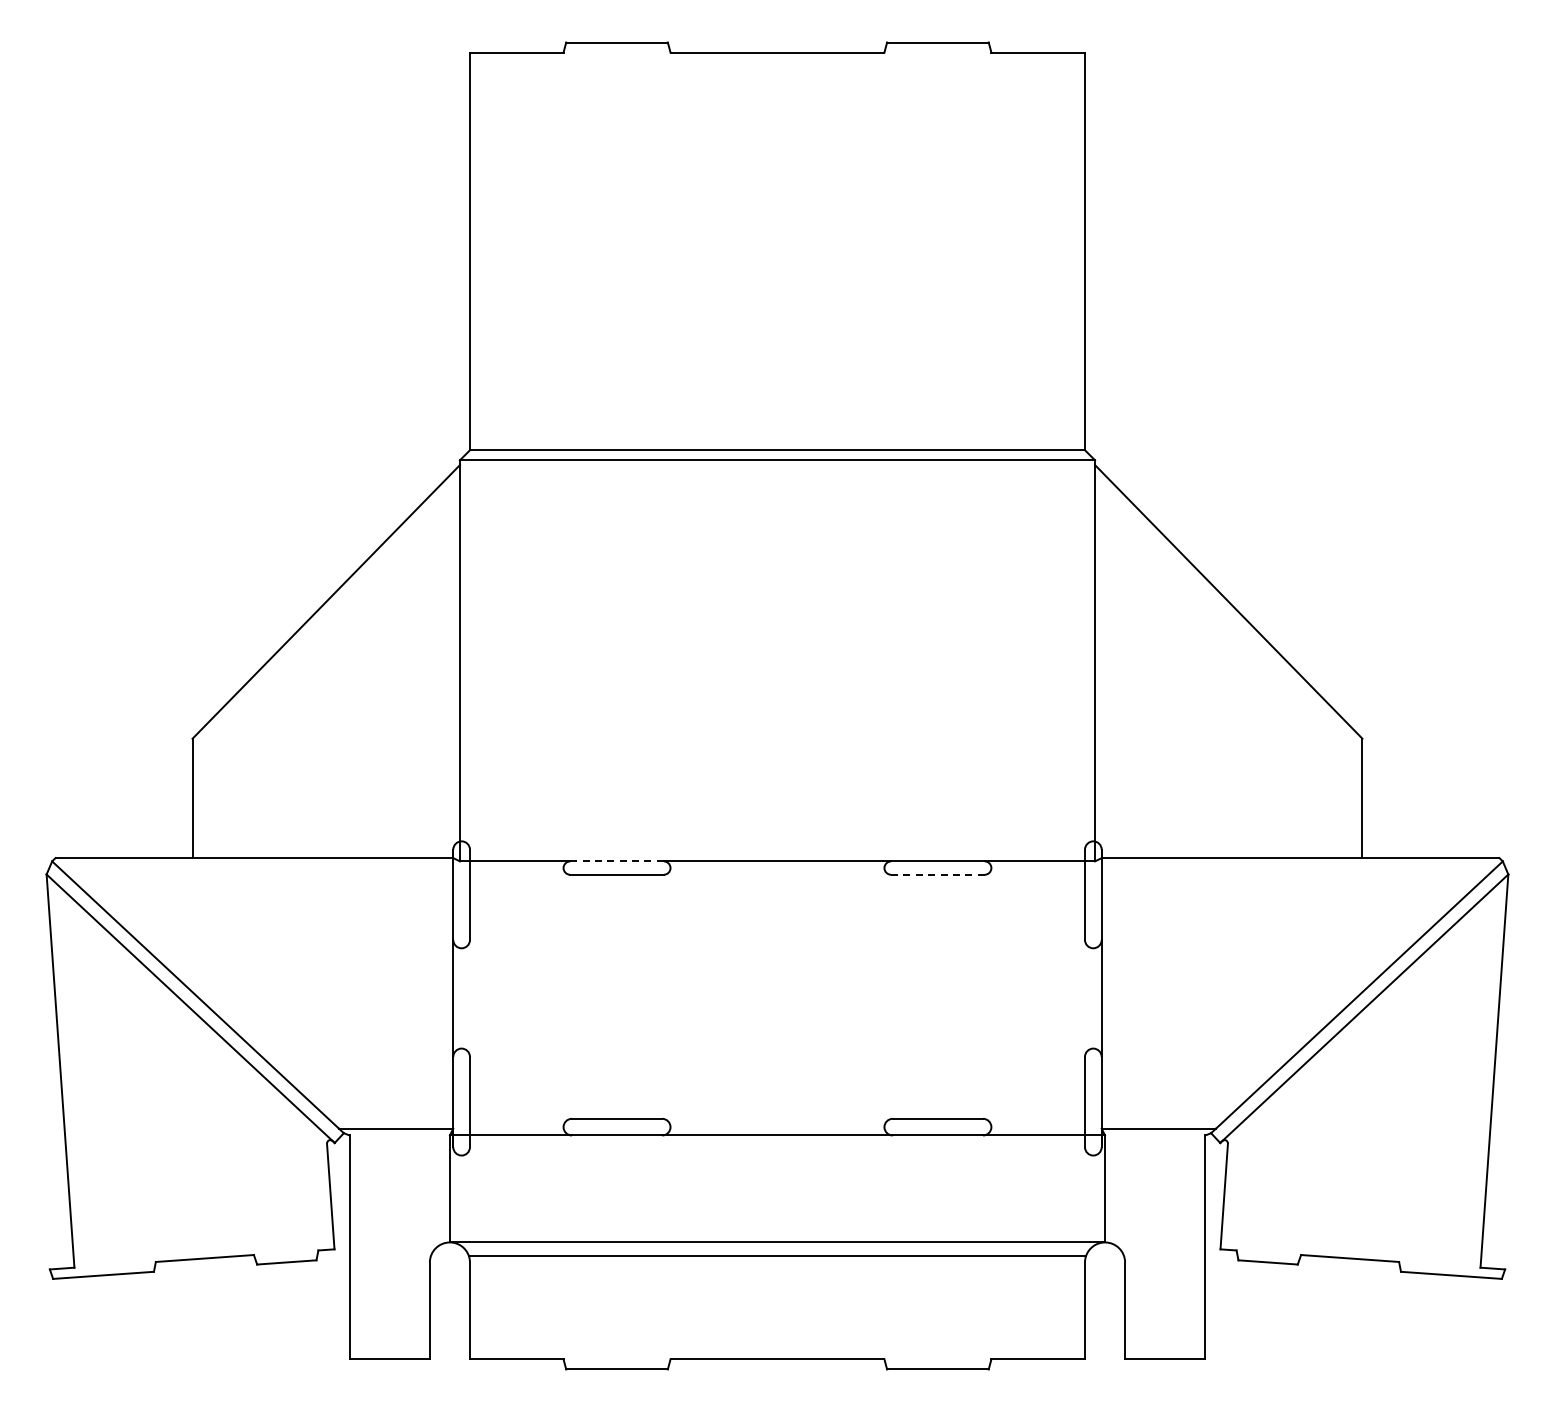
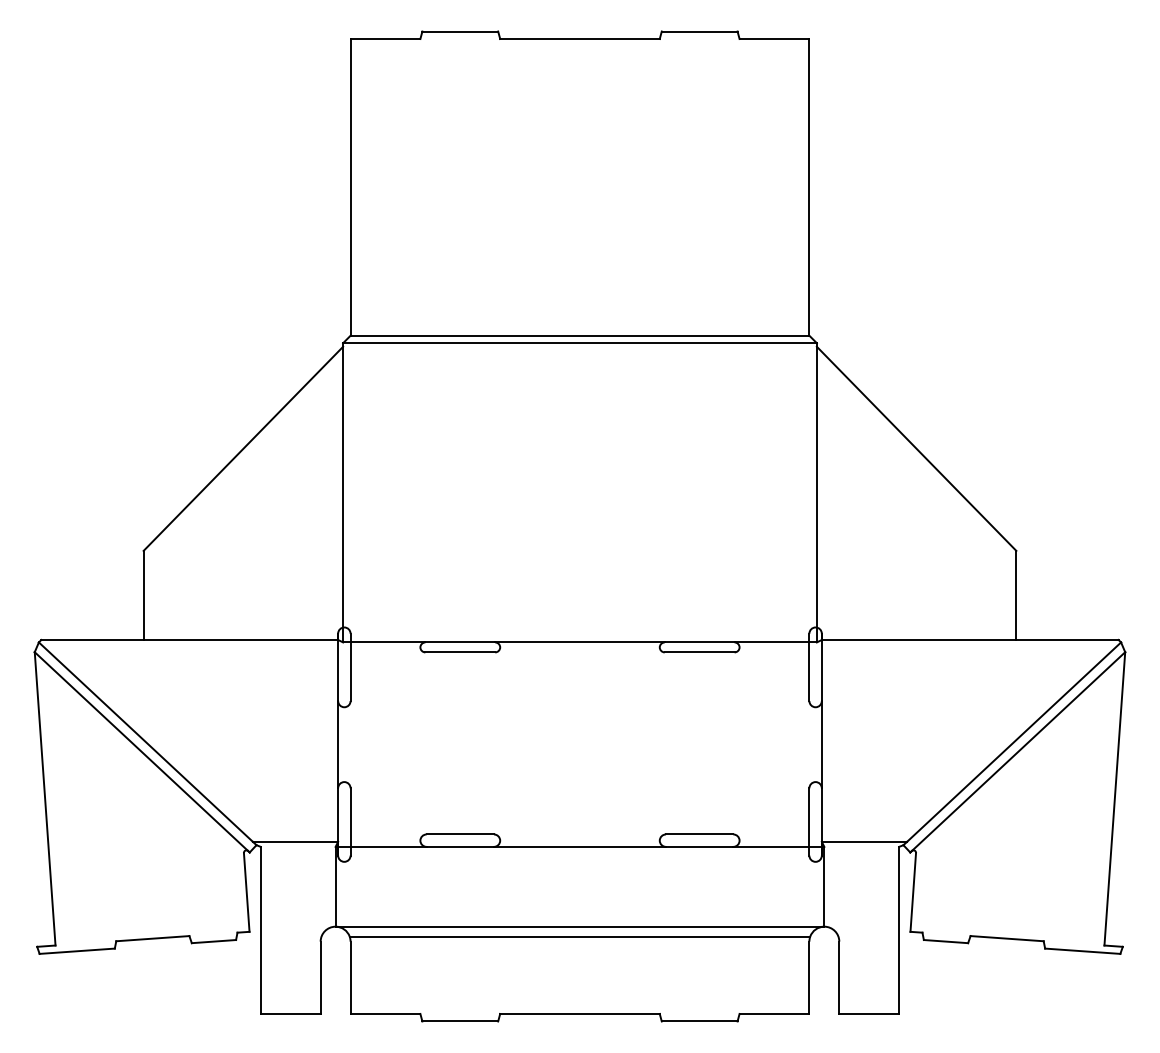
line: (617, 861) -> (460, 642), dashed -> solid
line: (937, 874) -> (699, 652), dashed -> solid

